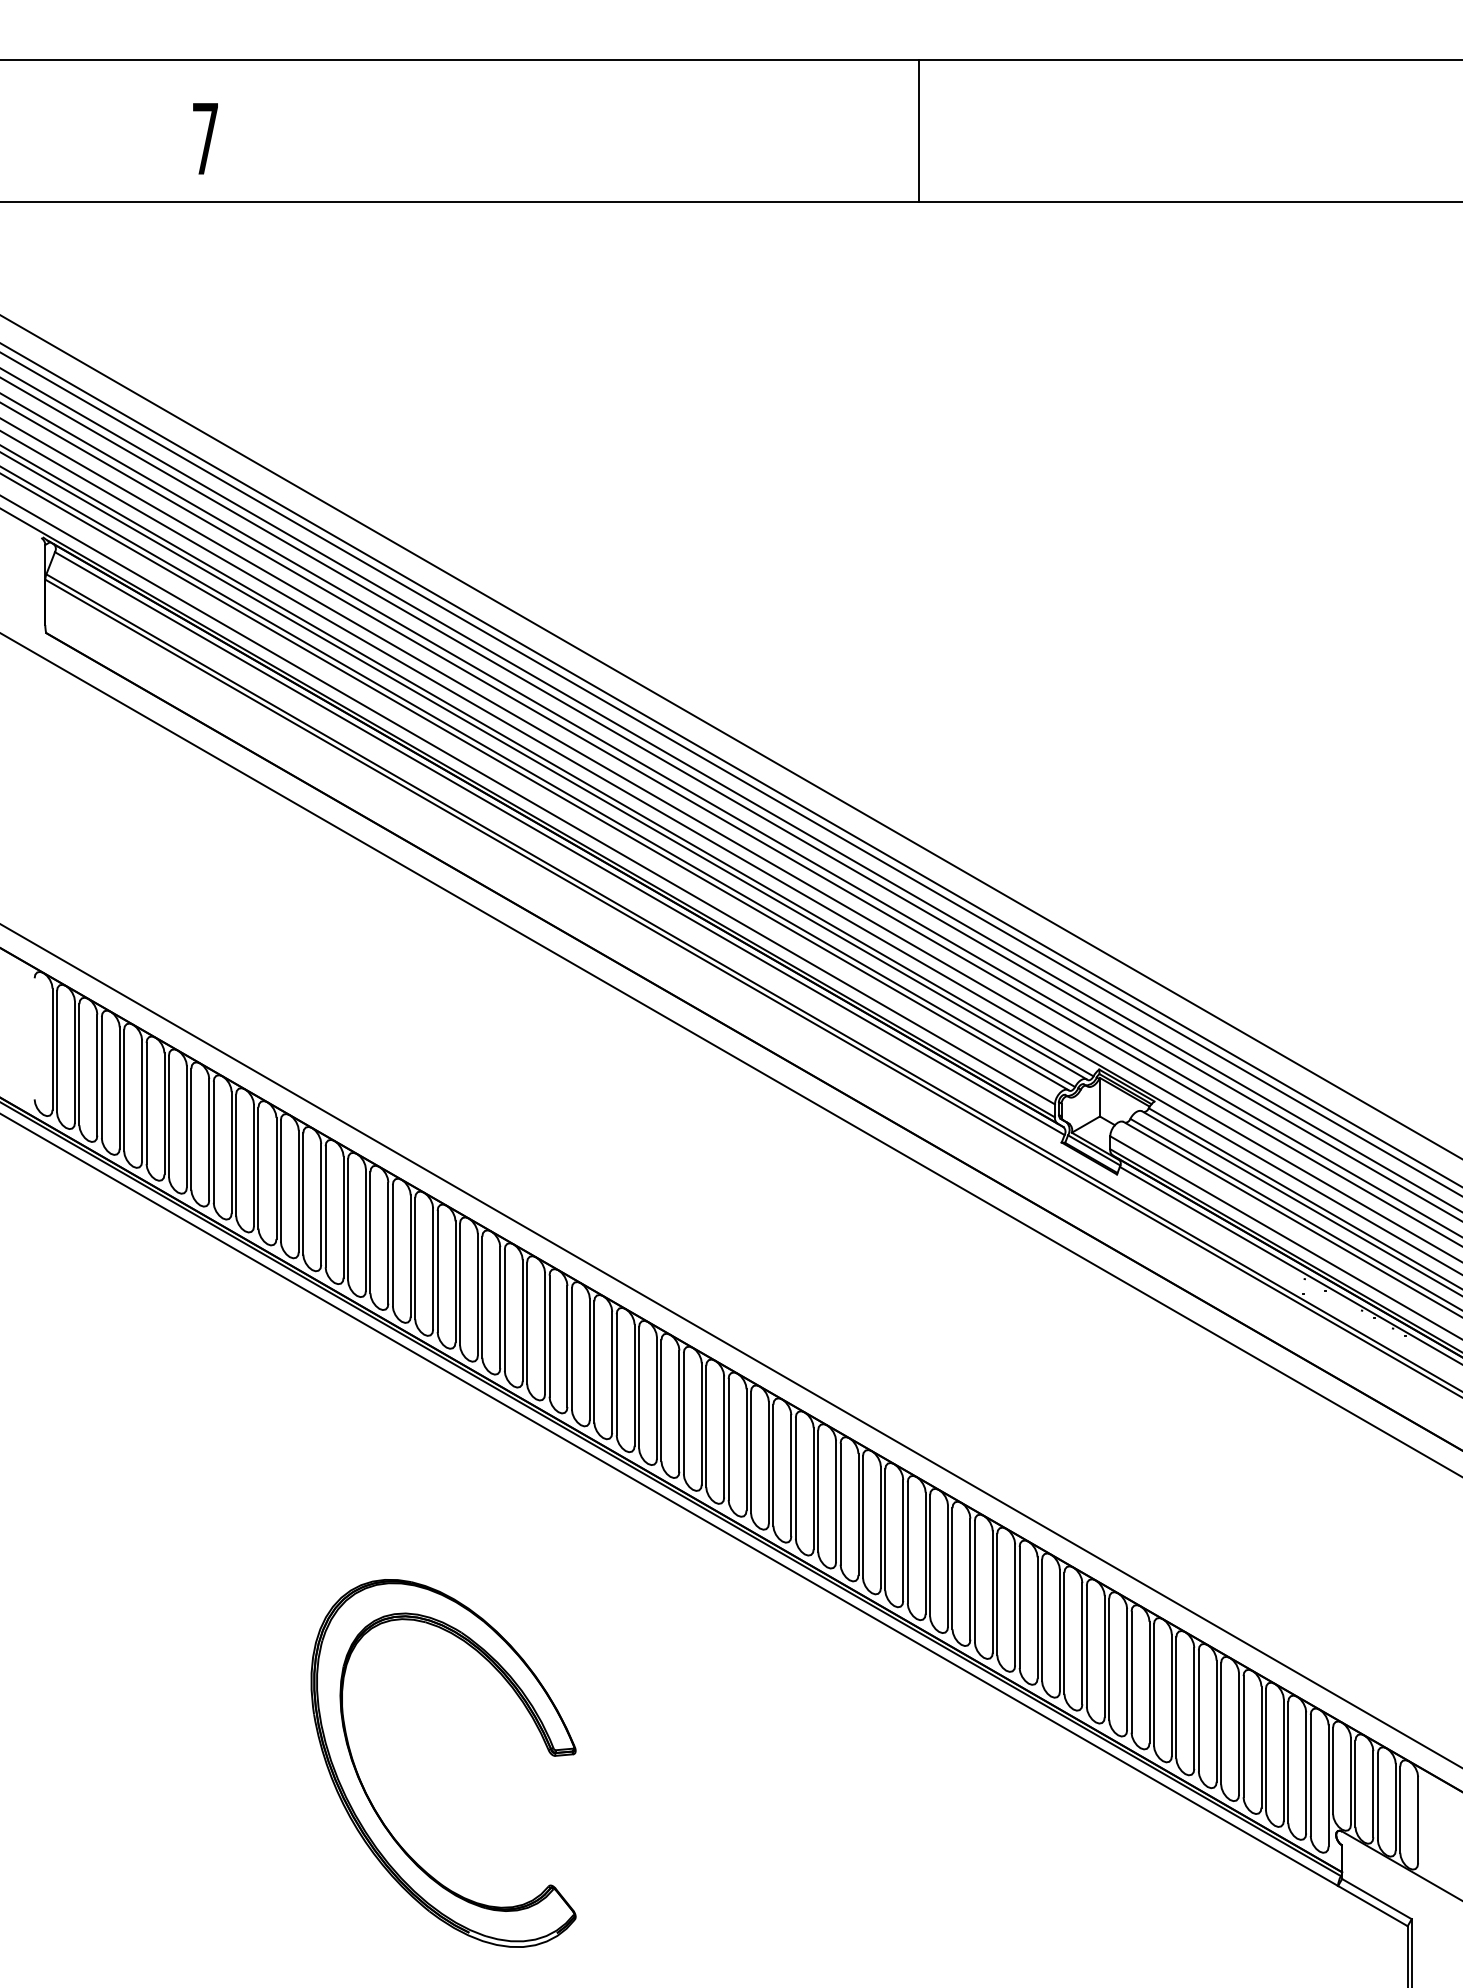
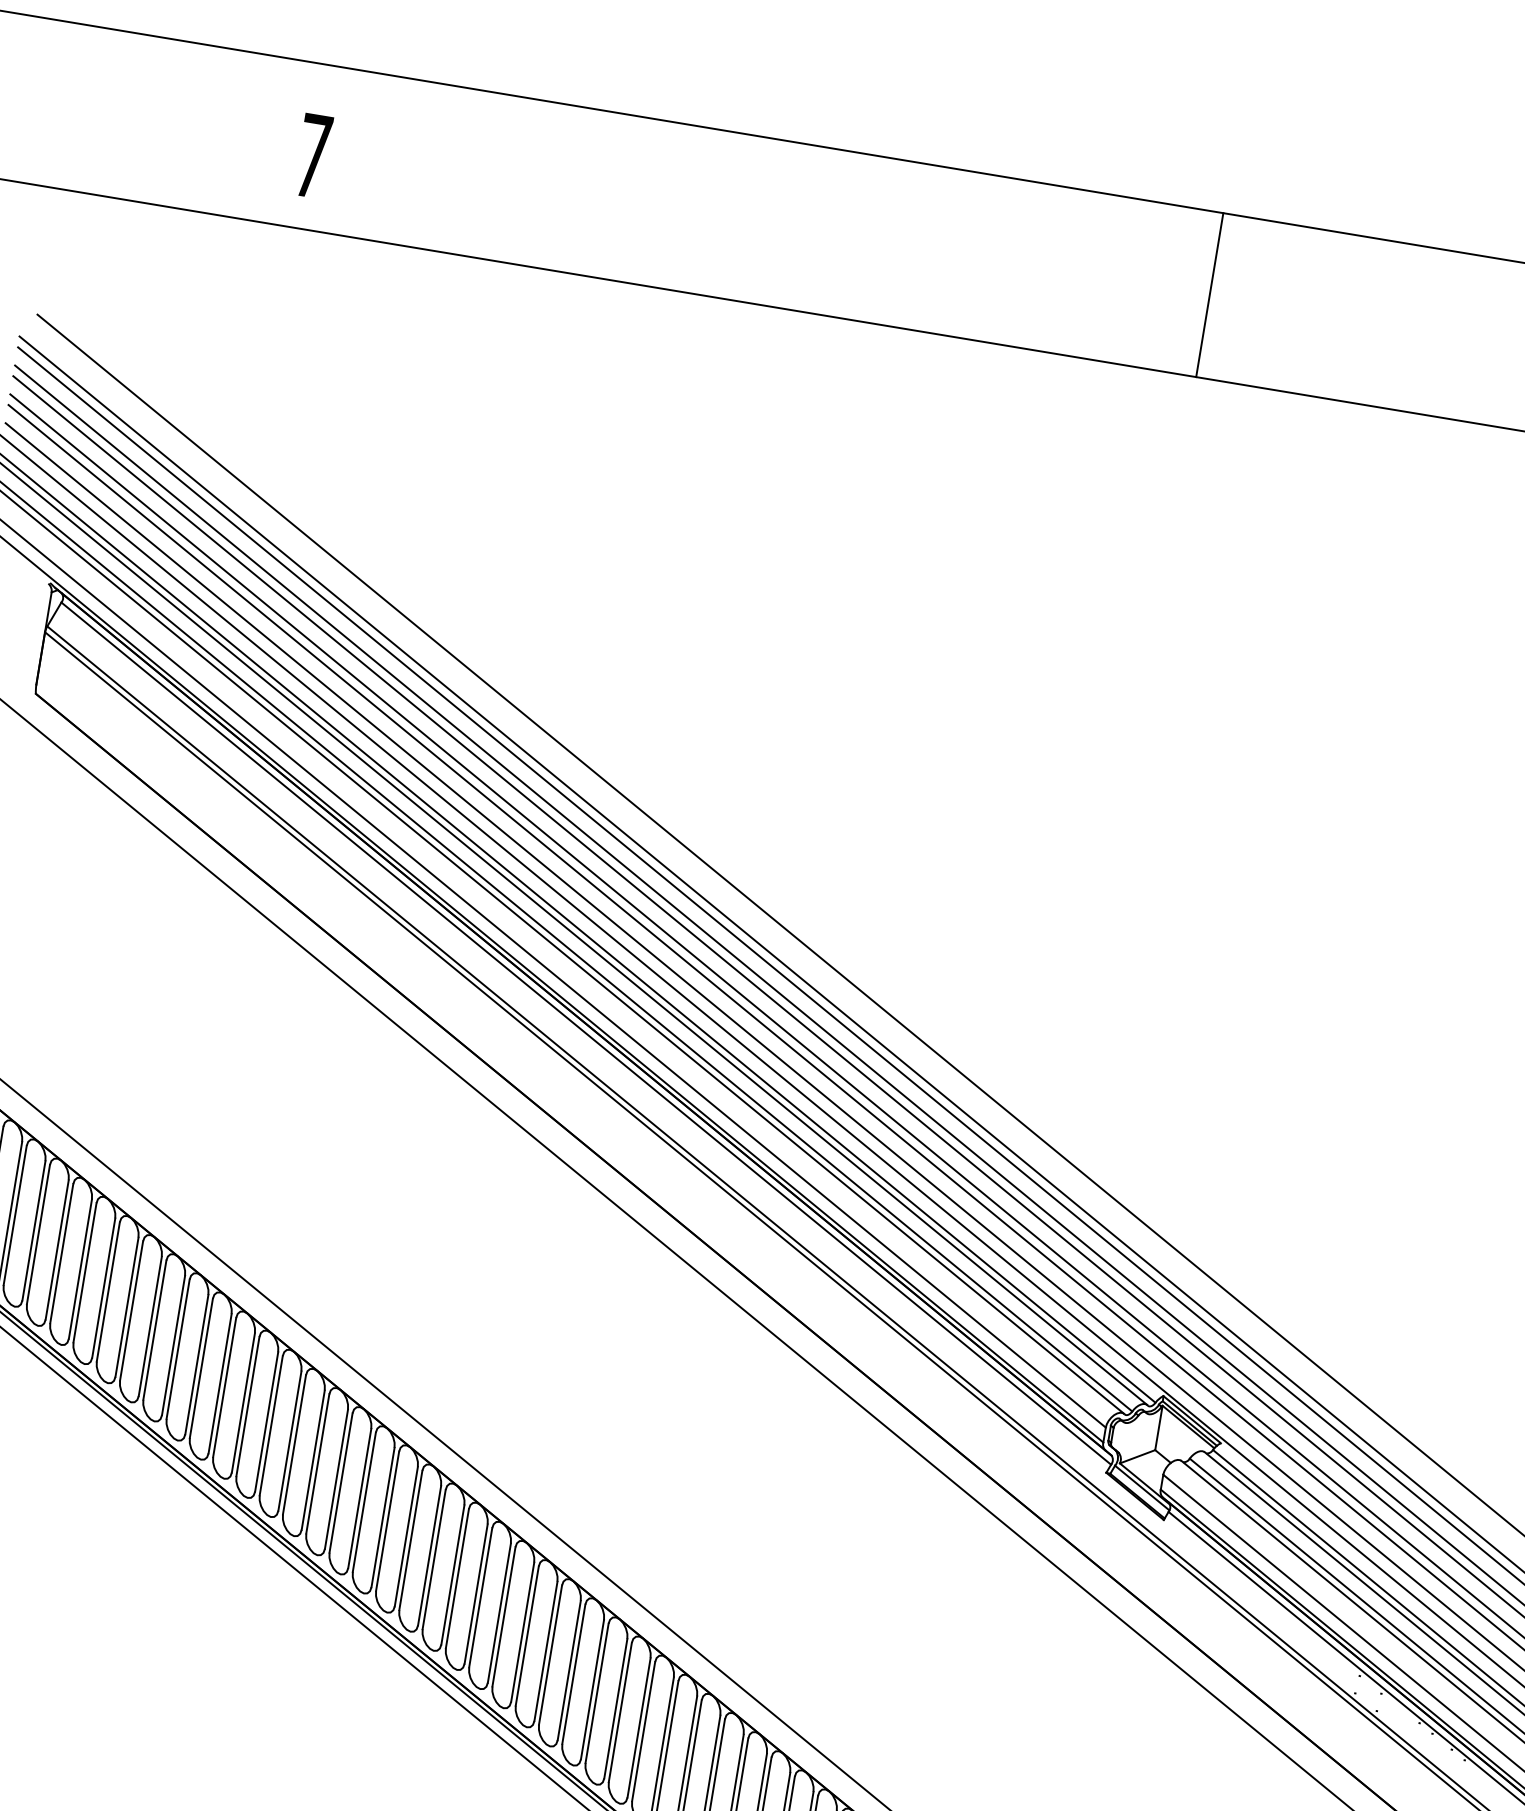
line: (919, 130) -> (1210, 294), moved

